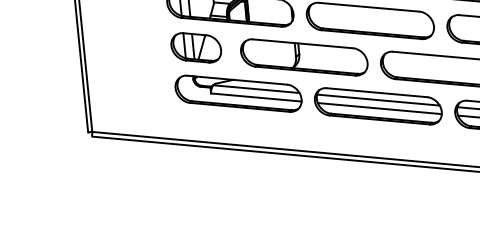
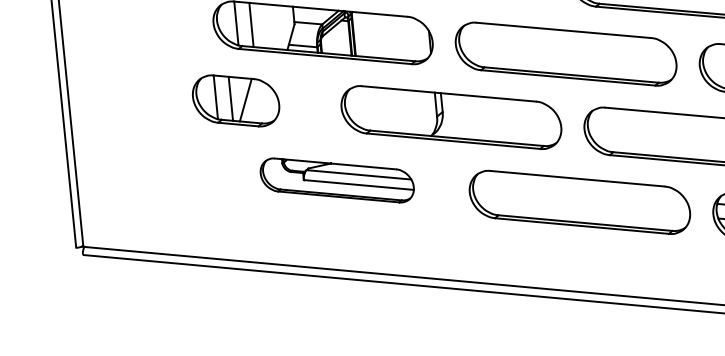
part: (196, 47) -> (236, 100), moved
part: (238, 93) -> (337, 180), size x0.7
line: (378, 99) -> (580, 190), removed
line: (379, 108) -> (581, 206), removed

